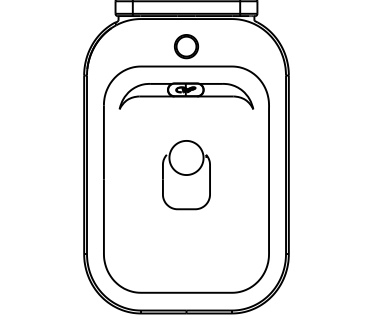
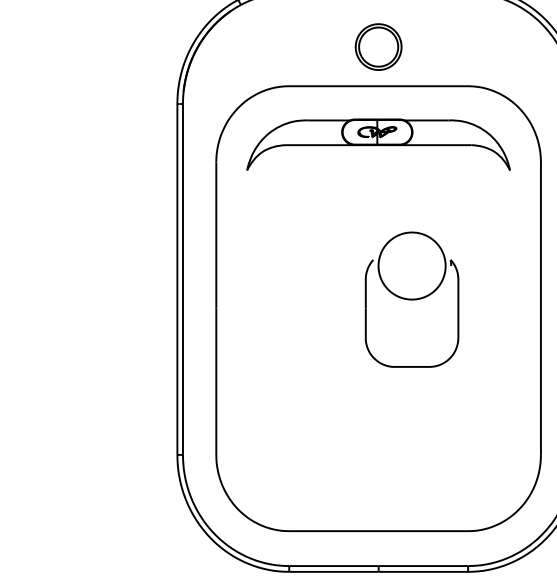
part: (186, 175) -> (412, 300), moved

